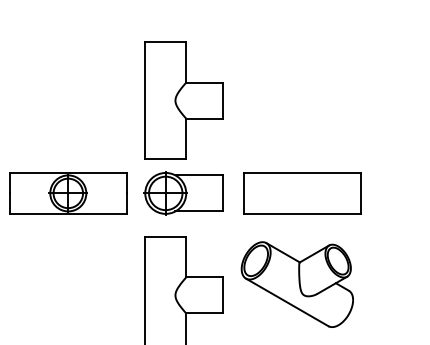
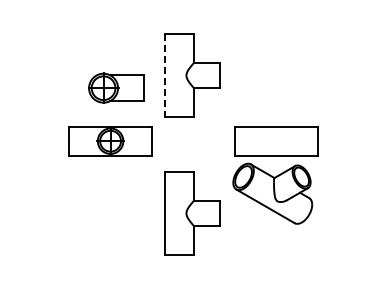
line: (145, 101) -> (165, 76), solid -> dashed
part: (184, 192) -> (116, 87), moved
part: (297, 284) -> (272, 193), moved

